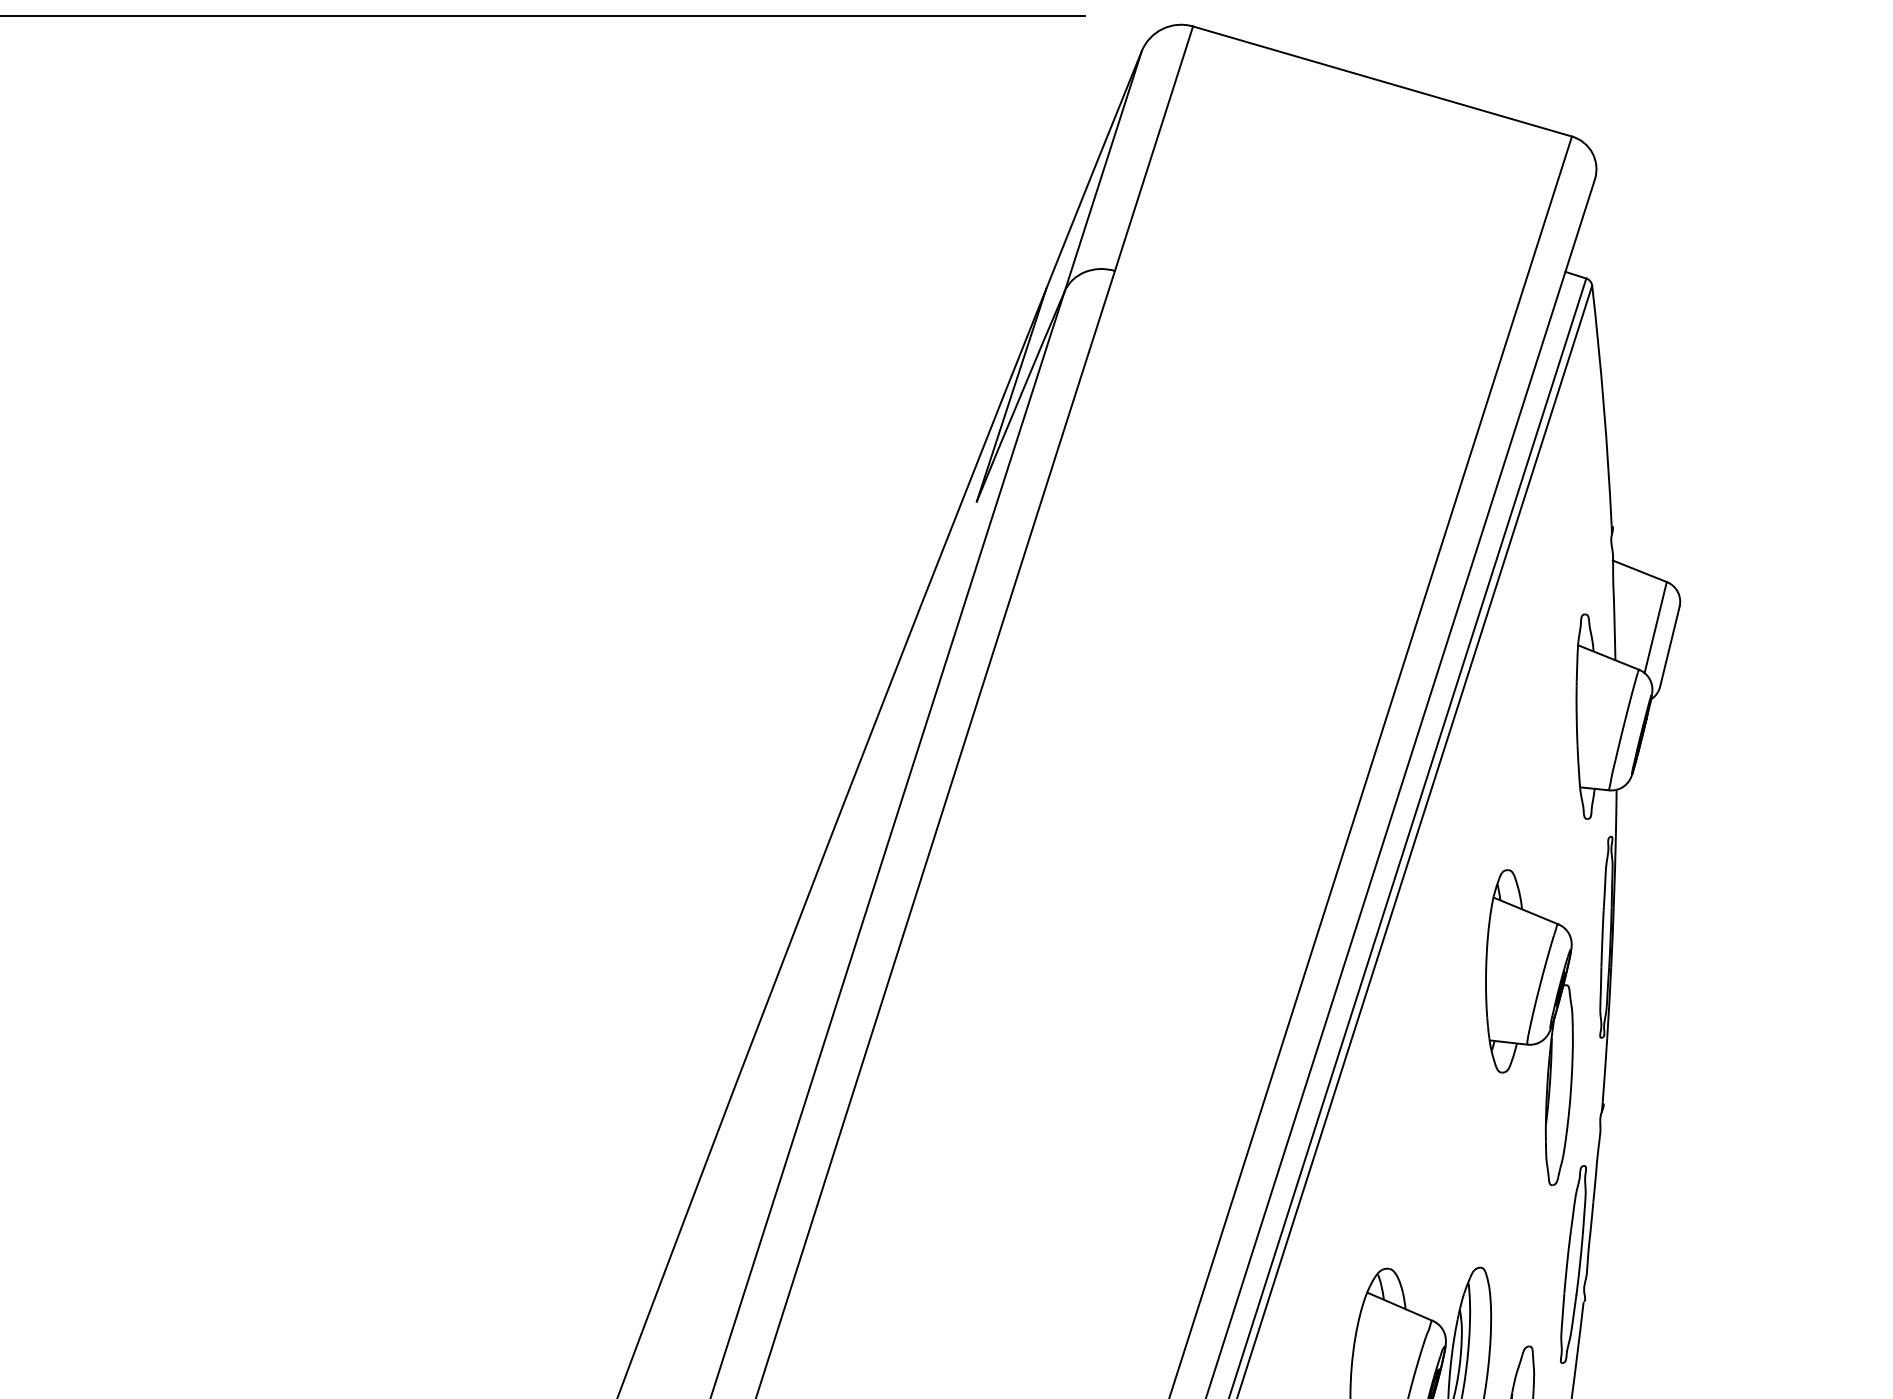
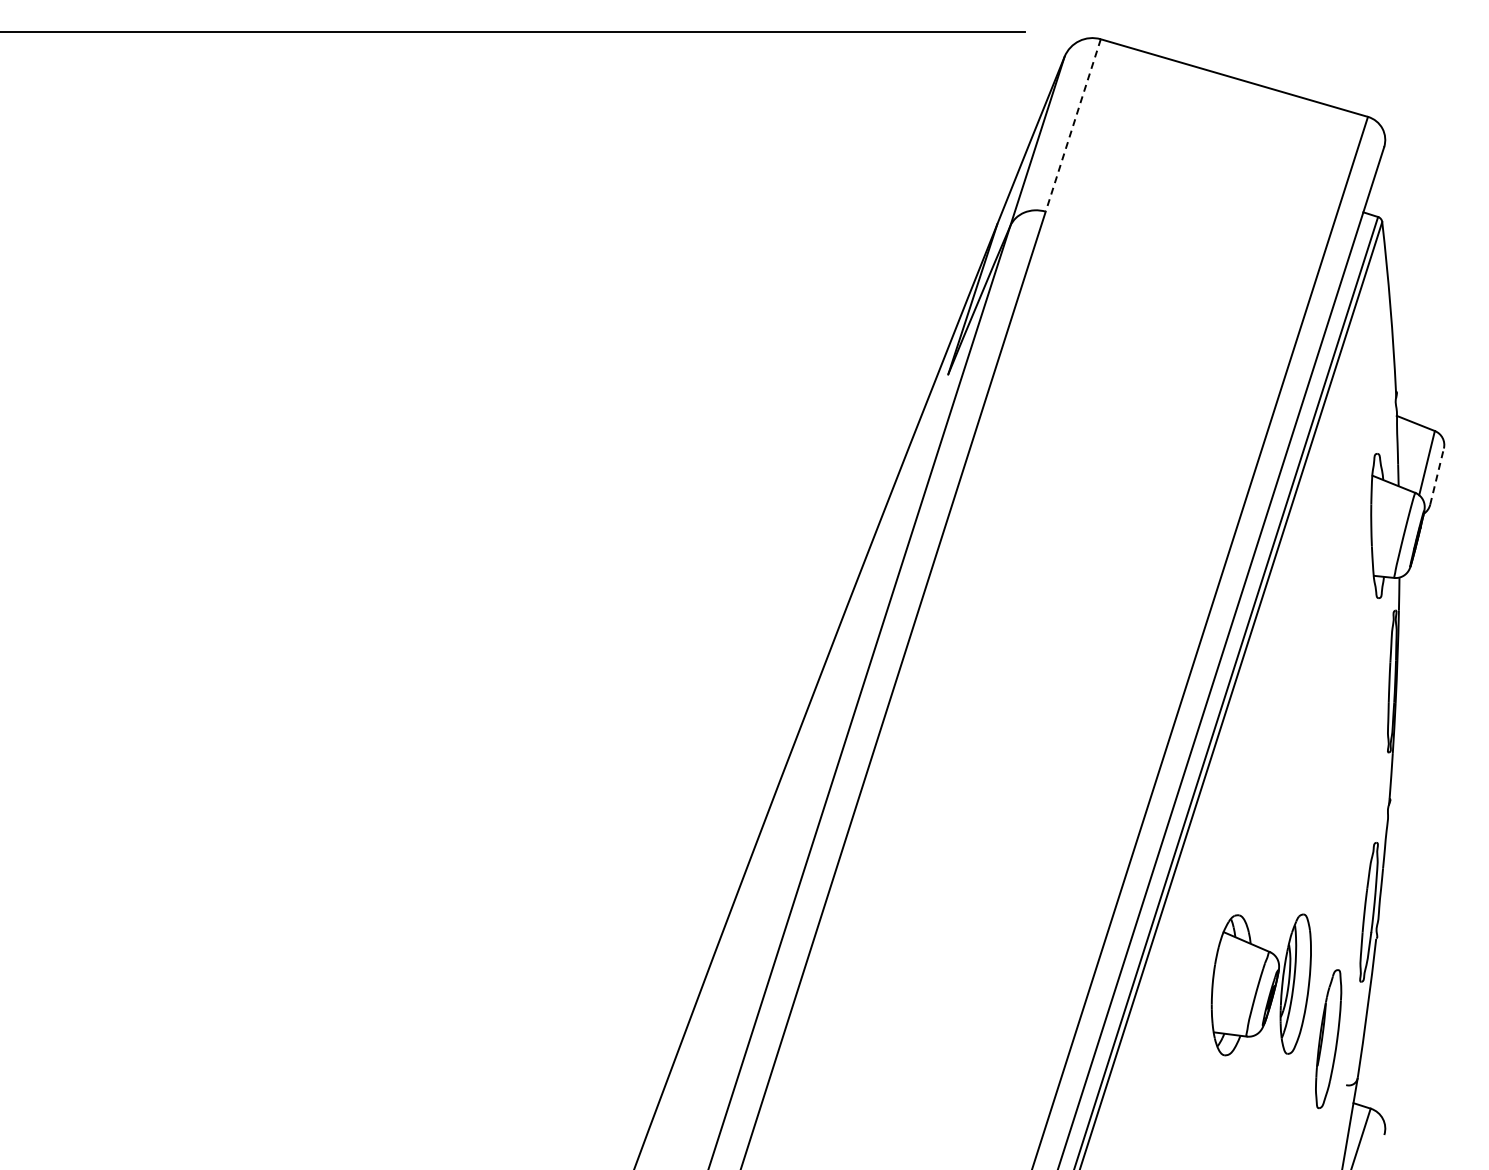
line: (1154, 148) -> (1073, 125), solid -> dashed
line: (1670, 646) -> (1437, 476), solid -> dashed
part: (1528, 1027) -> (1337, 745), removed

